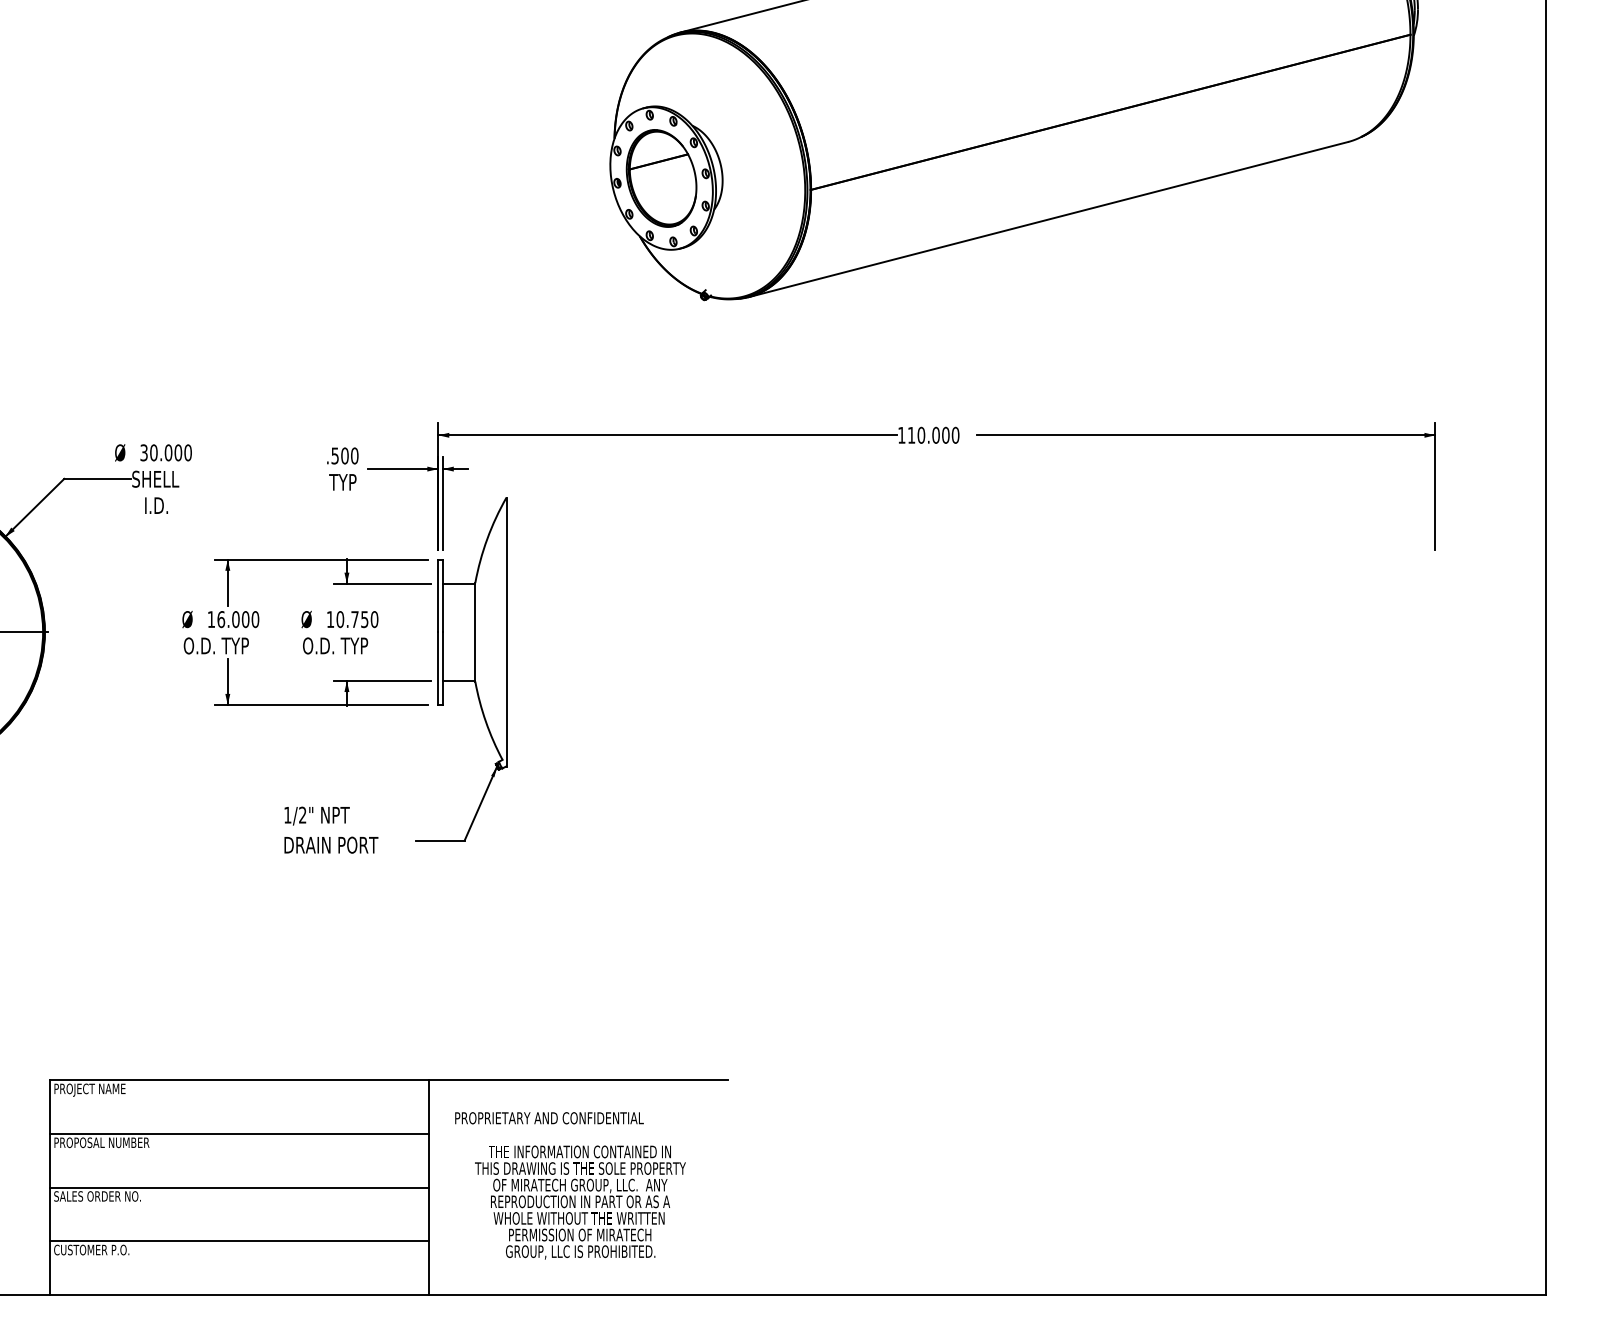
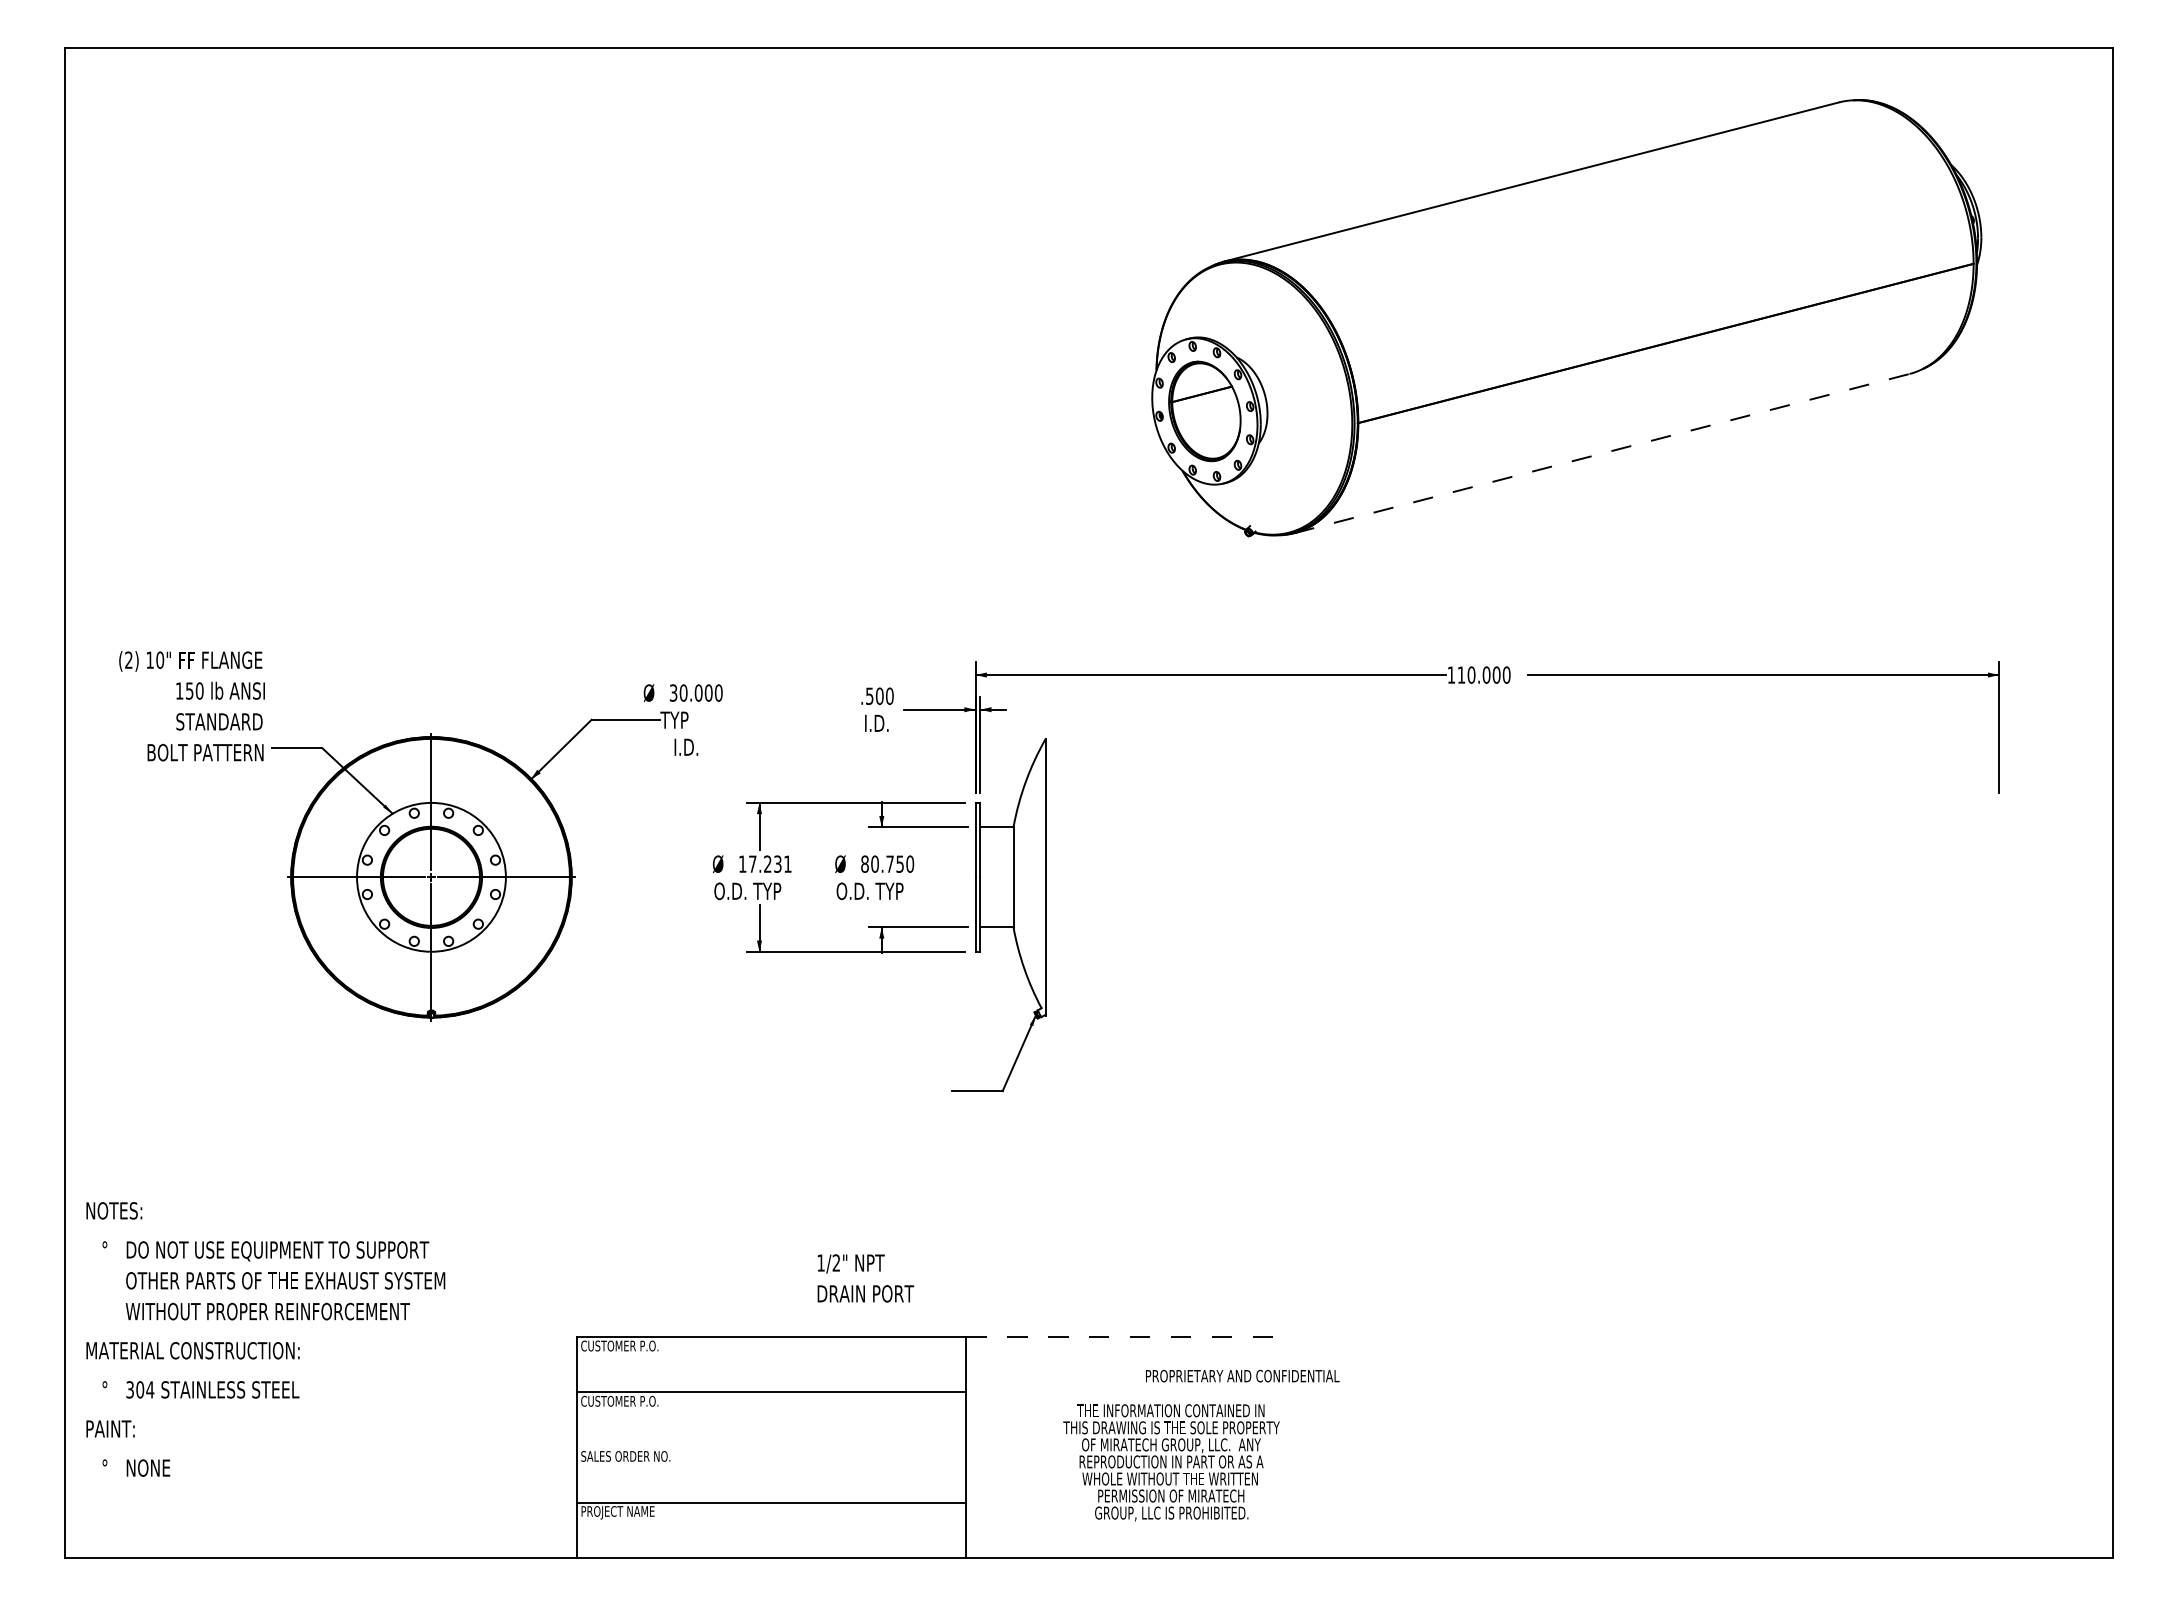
line: (1047, 219) -> (1601, 453), solid -> dashed
text: (154, 478) -> (684, 719), SHELL -> TYP
text: (342, 481) -> (877, 722), TYP -> I.D.
text: (238, 618) -> (770, 863), 16.000 -> 17.231
text: (330, 618) -> (864, 863), 10.750 -> 80.750
text: (331, 830) -> (865, 1278), moved
line: (578, 1079) -> (1119, 1336), solid -> dashed
text: (91, 1090) -> (619, 1347), PROJECT NAME -> CUSTOMER P.O.
text: (549, 1117) -> (1242, 1375), moved
text: (101, 1141) -> (629, 1400), PROPOSAL NUMBER -> CUSTOMER P.O.
line: (239, 1187) -> (771, 1447), removed
text: (580, 1202) -> (1171, 1462), moved
text: (91, 1251) -> (619, 1512), CUSTOMER P.O. -> PROJECT NAME

